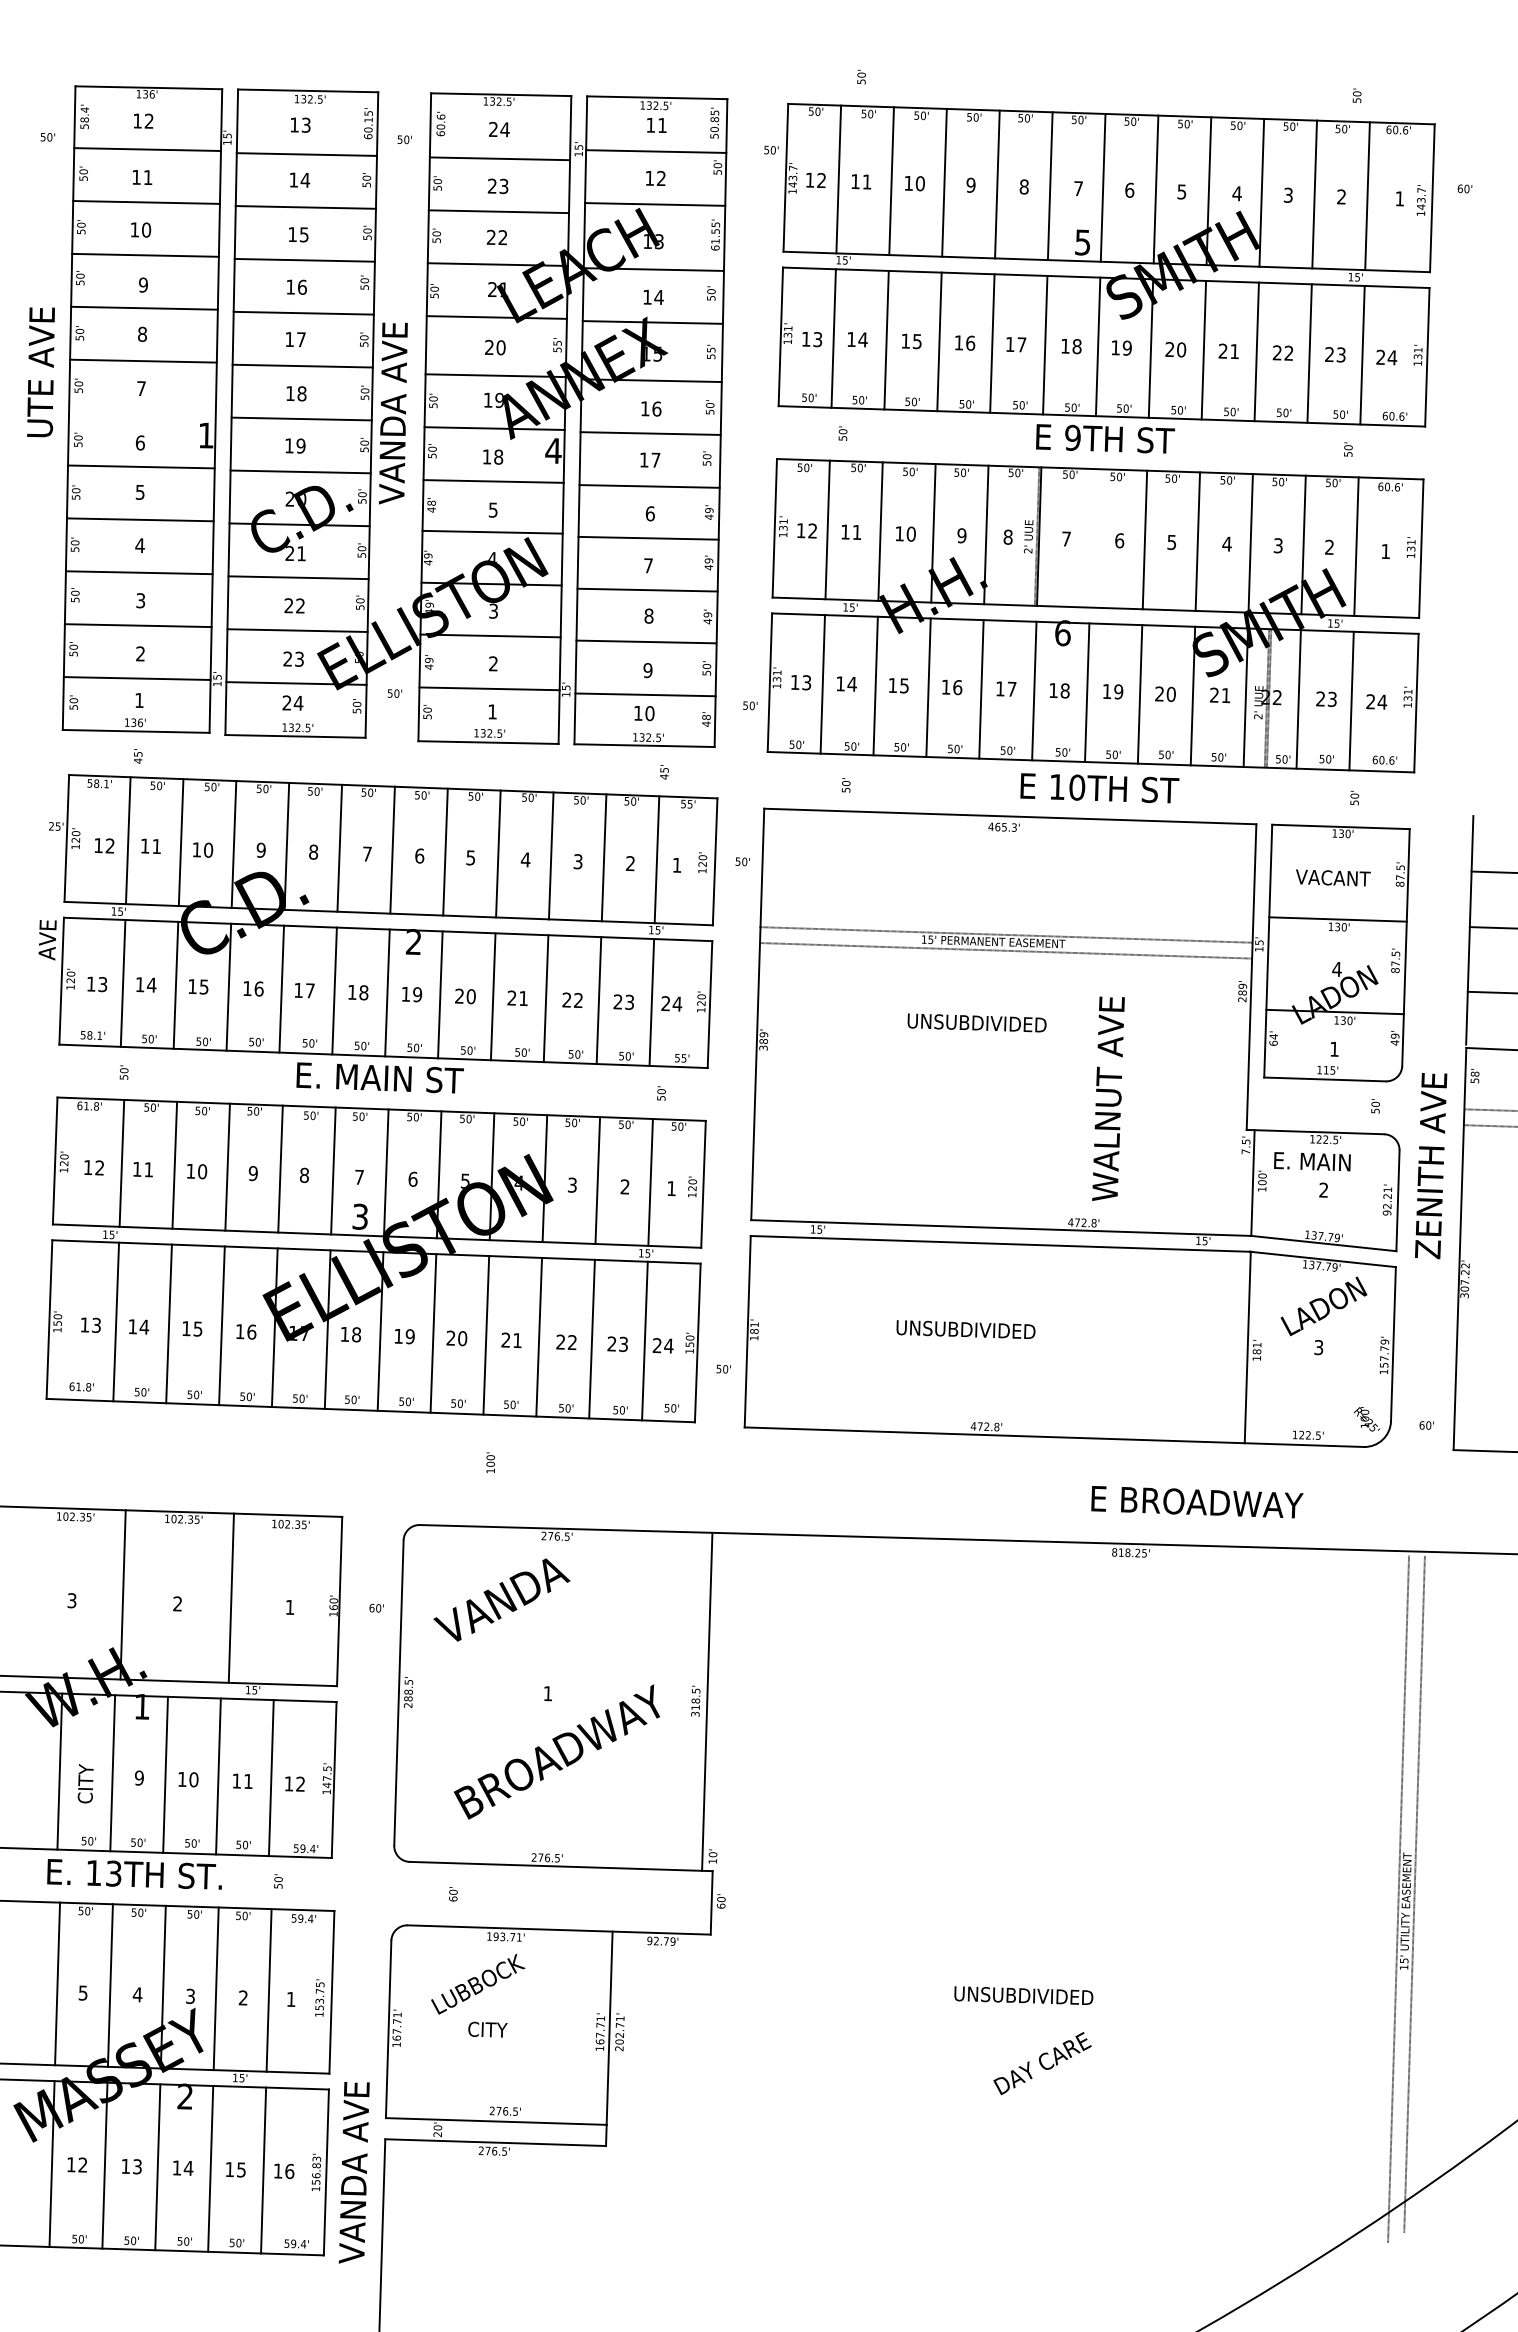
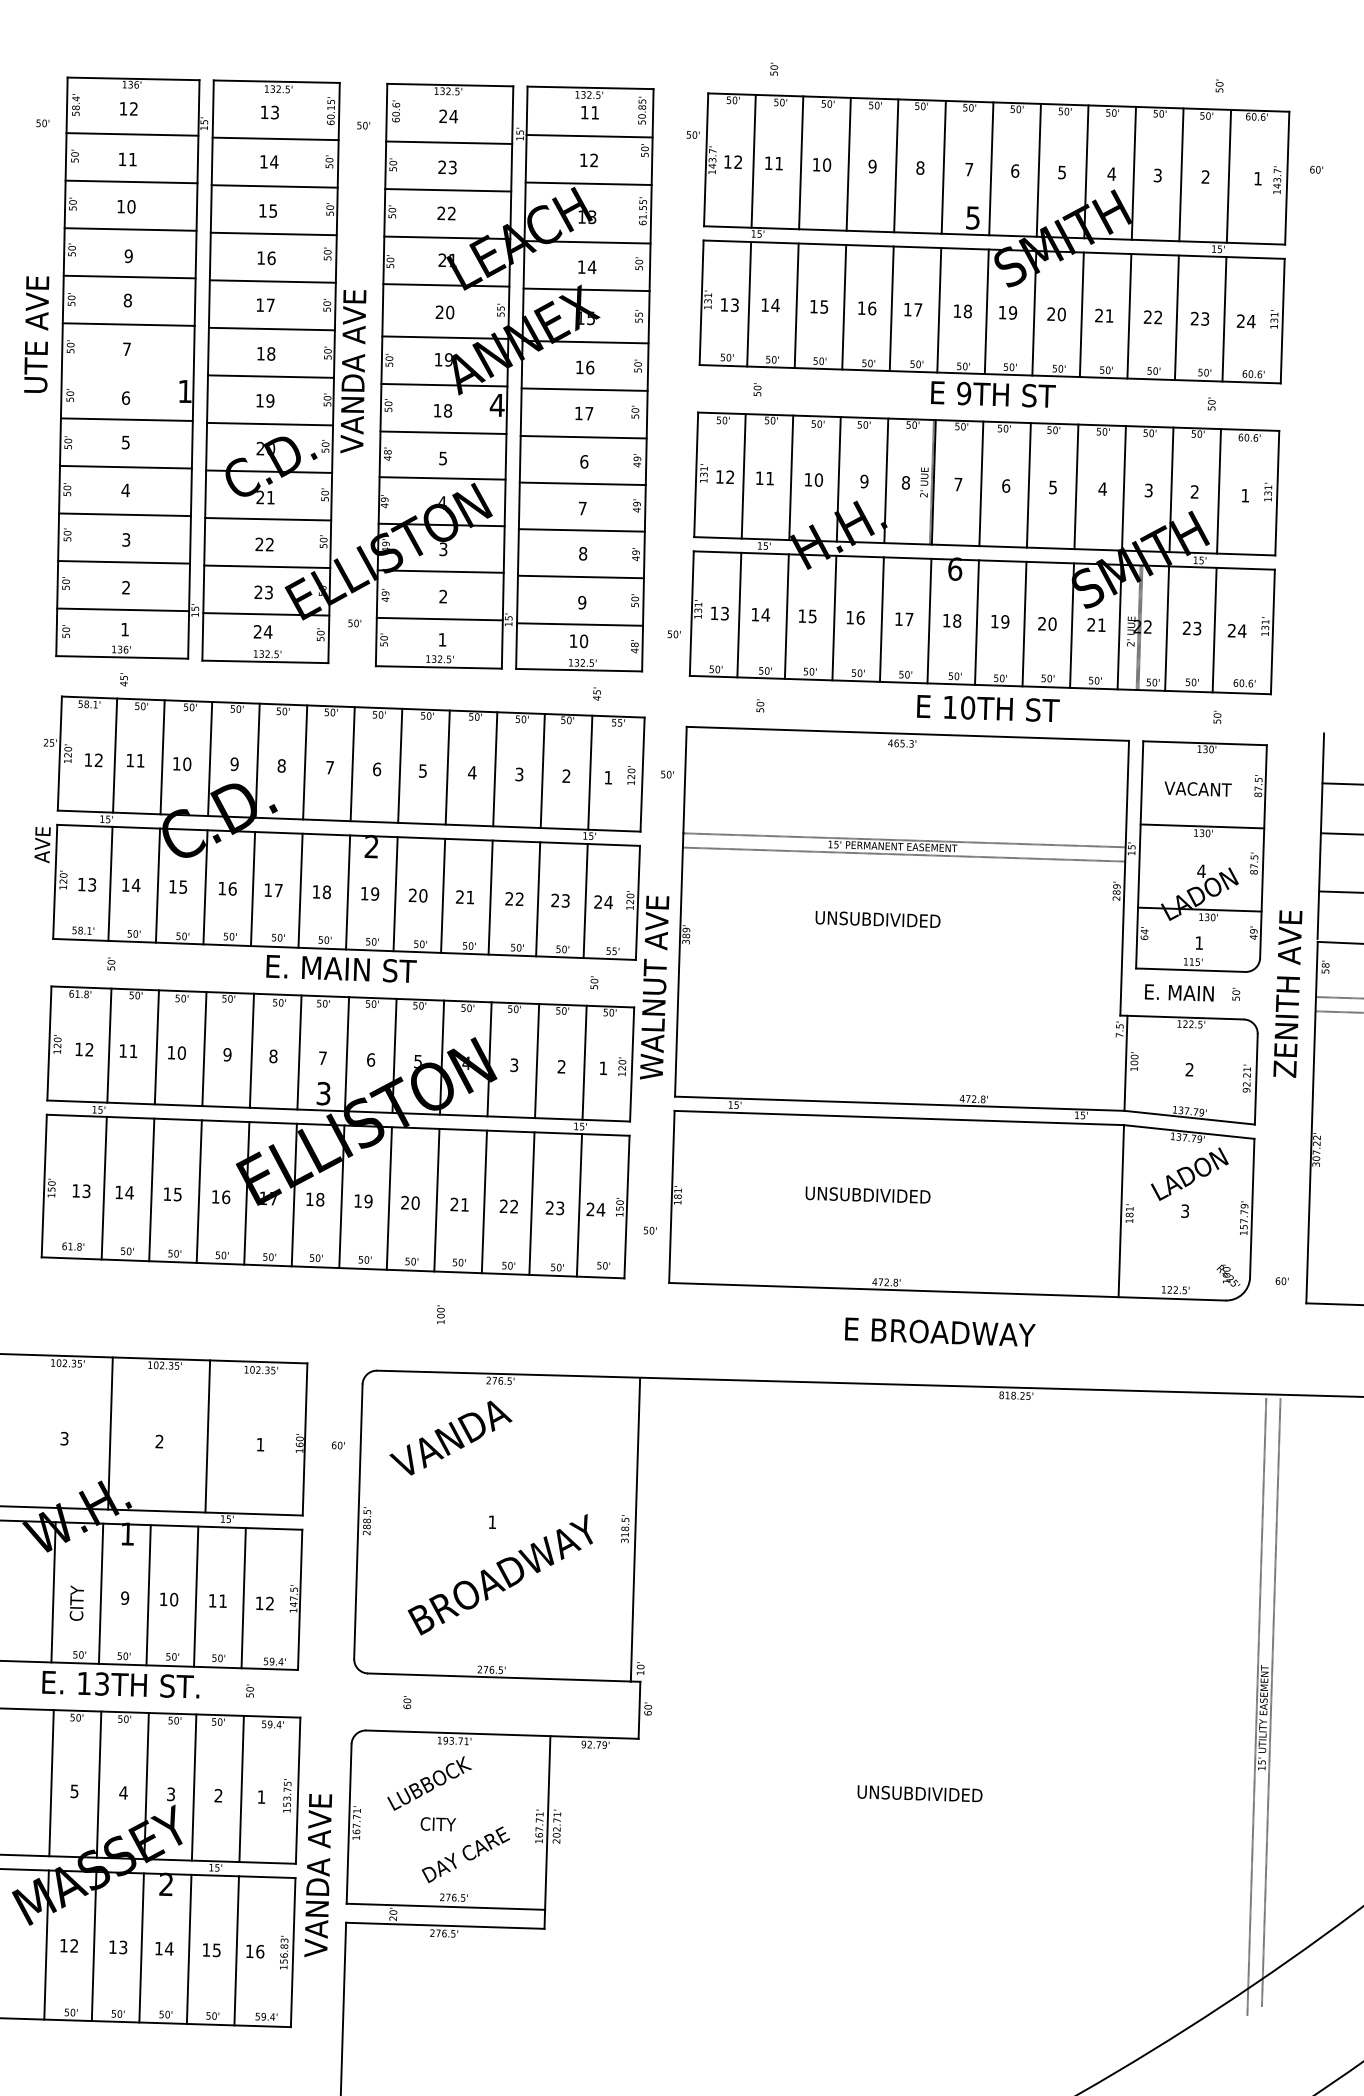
line: (1091, 538) -> (980, 484), added
text: (1108, 1098) -> (654, 987), moved
text: (1312, 1161) -> (1179, 992), moved
text: (1431, 1166) -> (1288, 994), moved
text: (1197, 1502) -> (940, 1332), moved
text: (1042, 2063) -> (465, 1854), moved
text: (353, 2172) -> (317, 1875), moved

